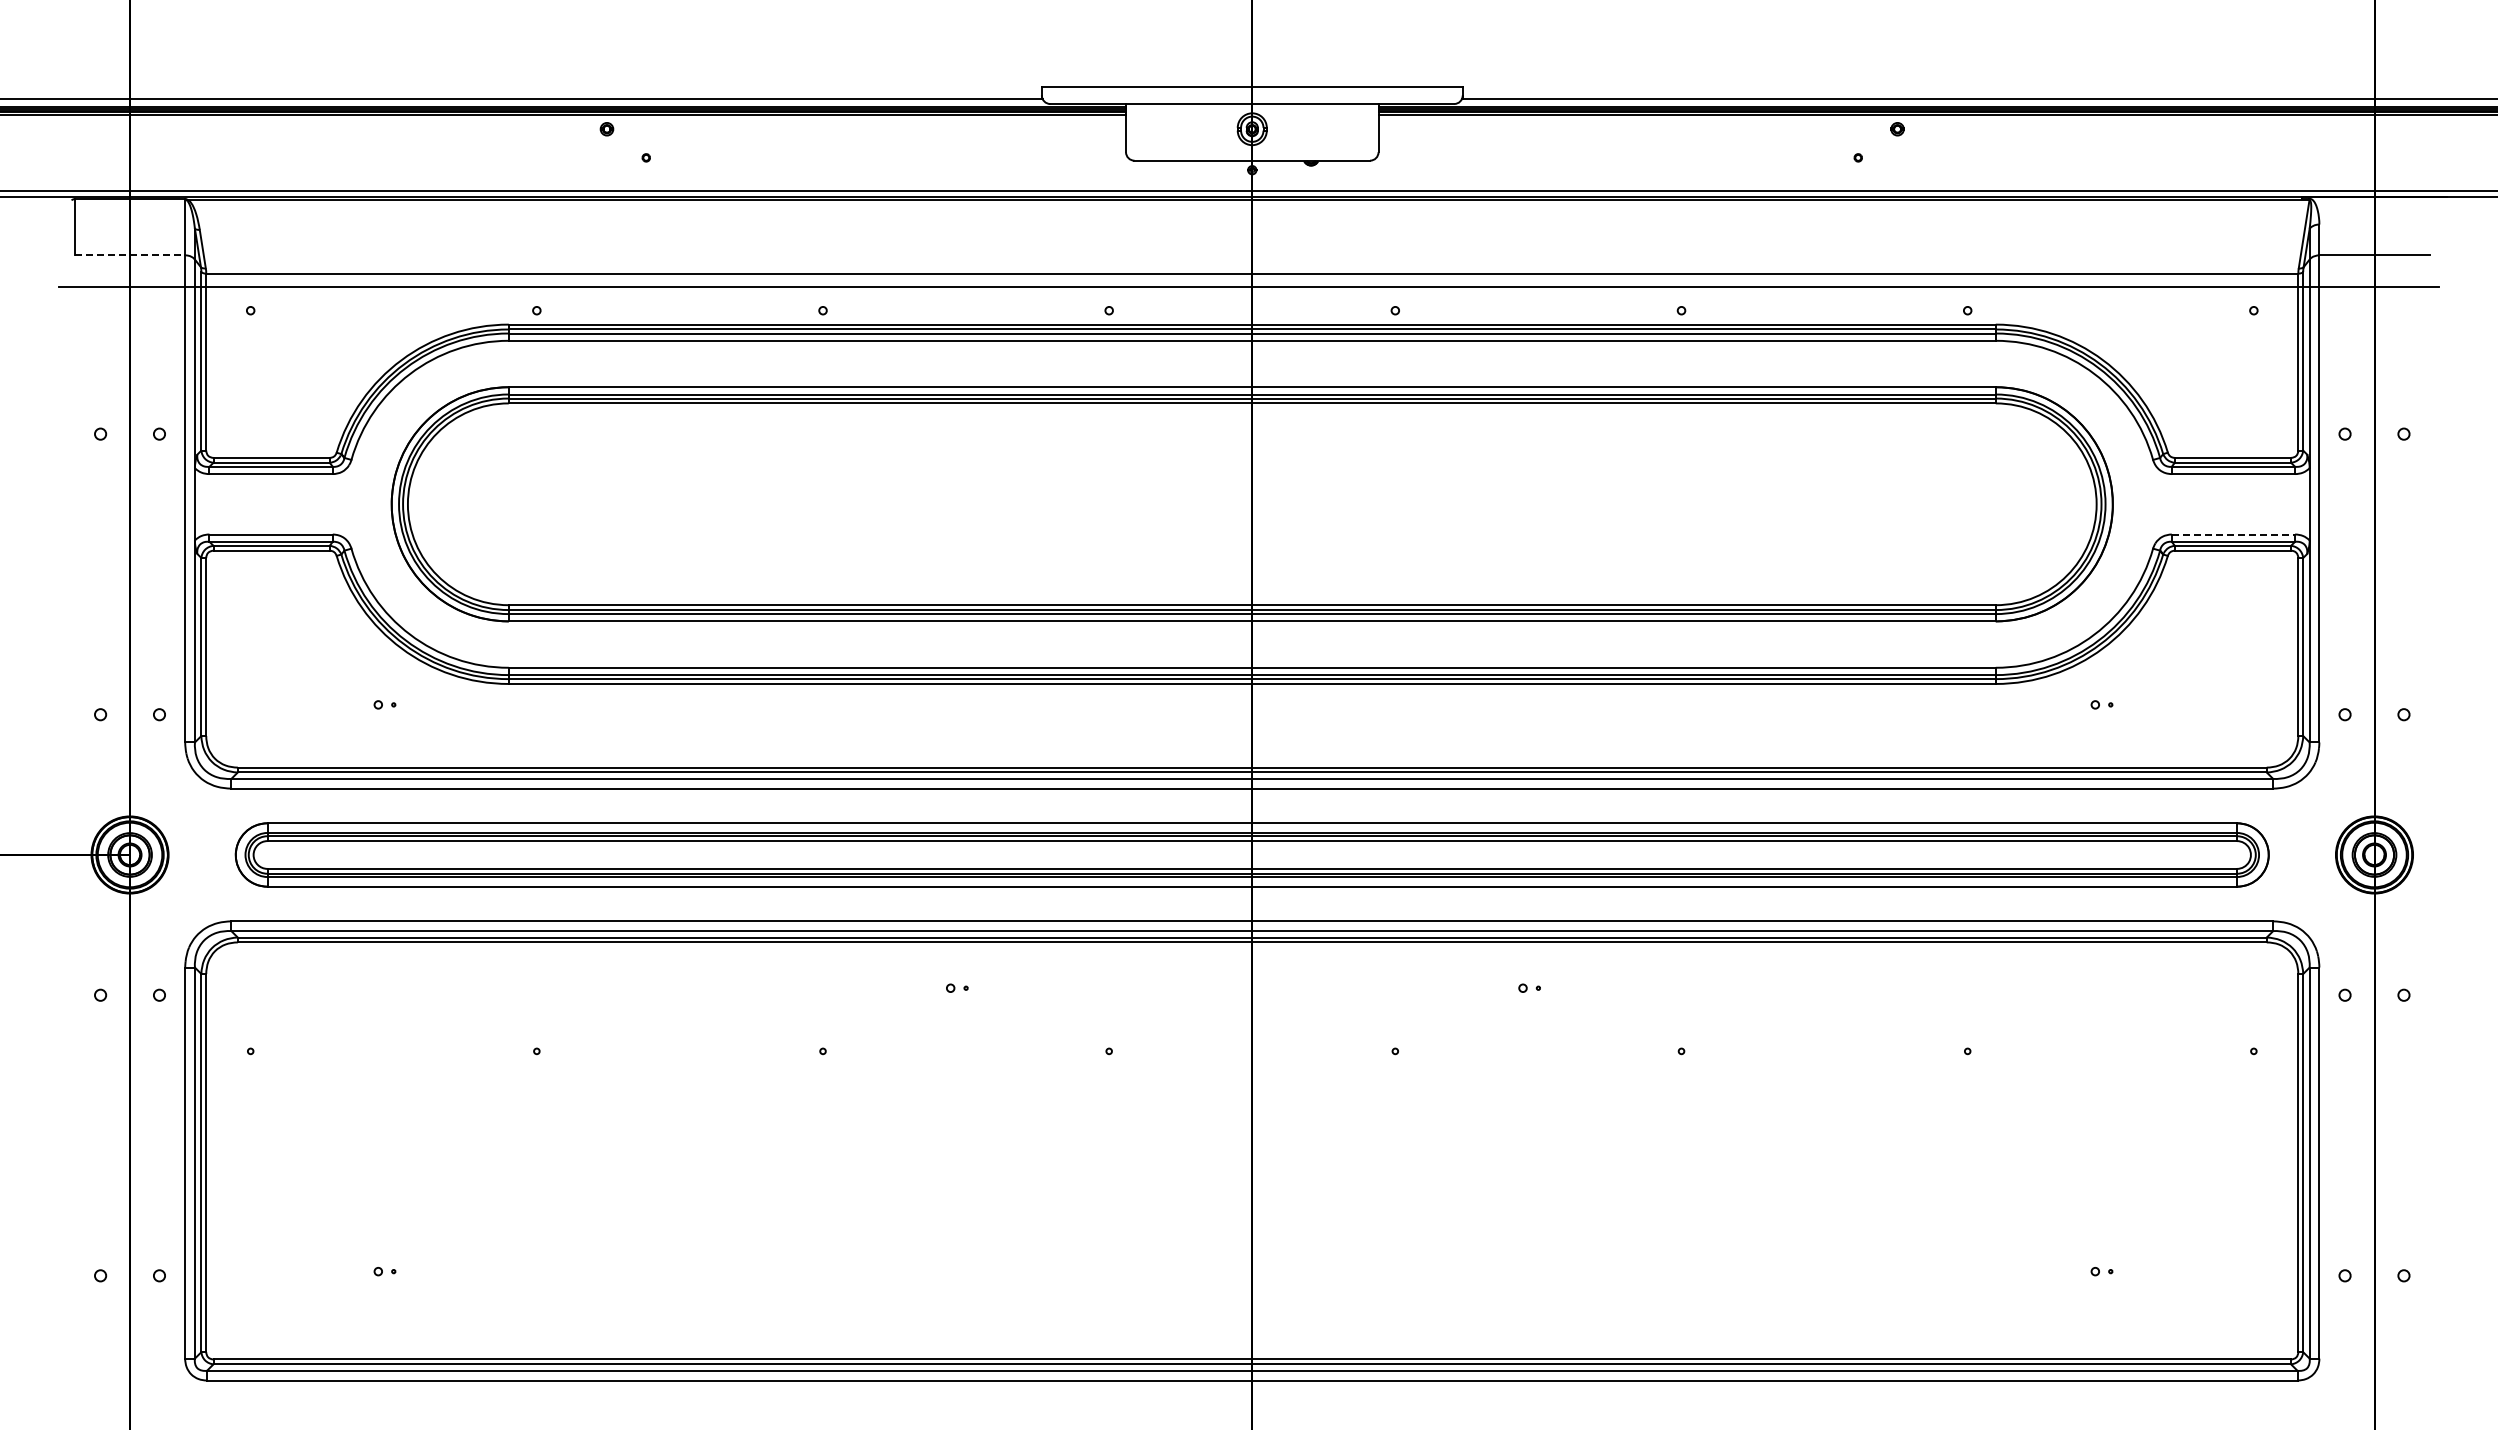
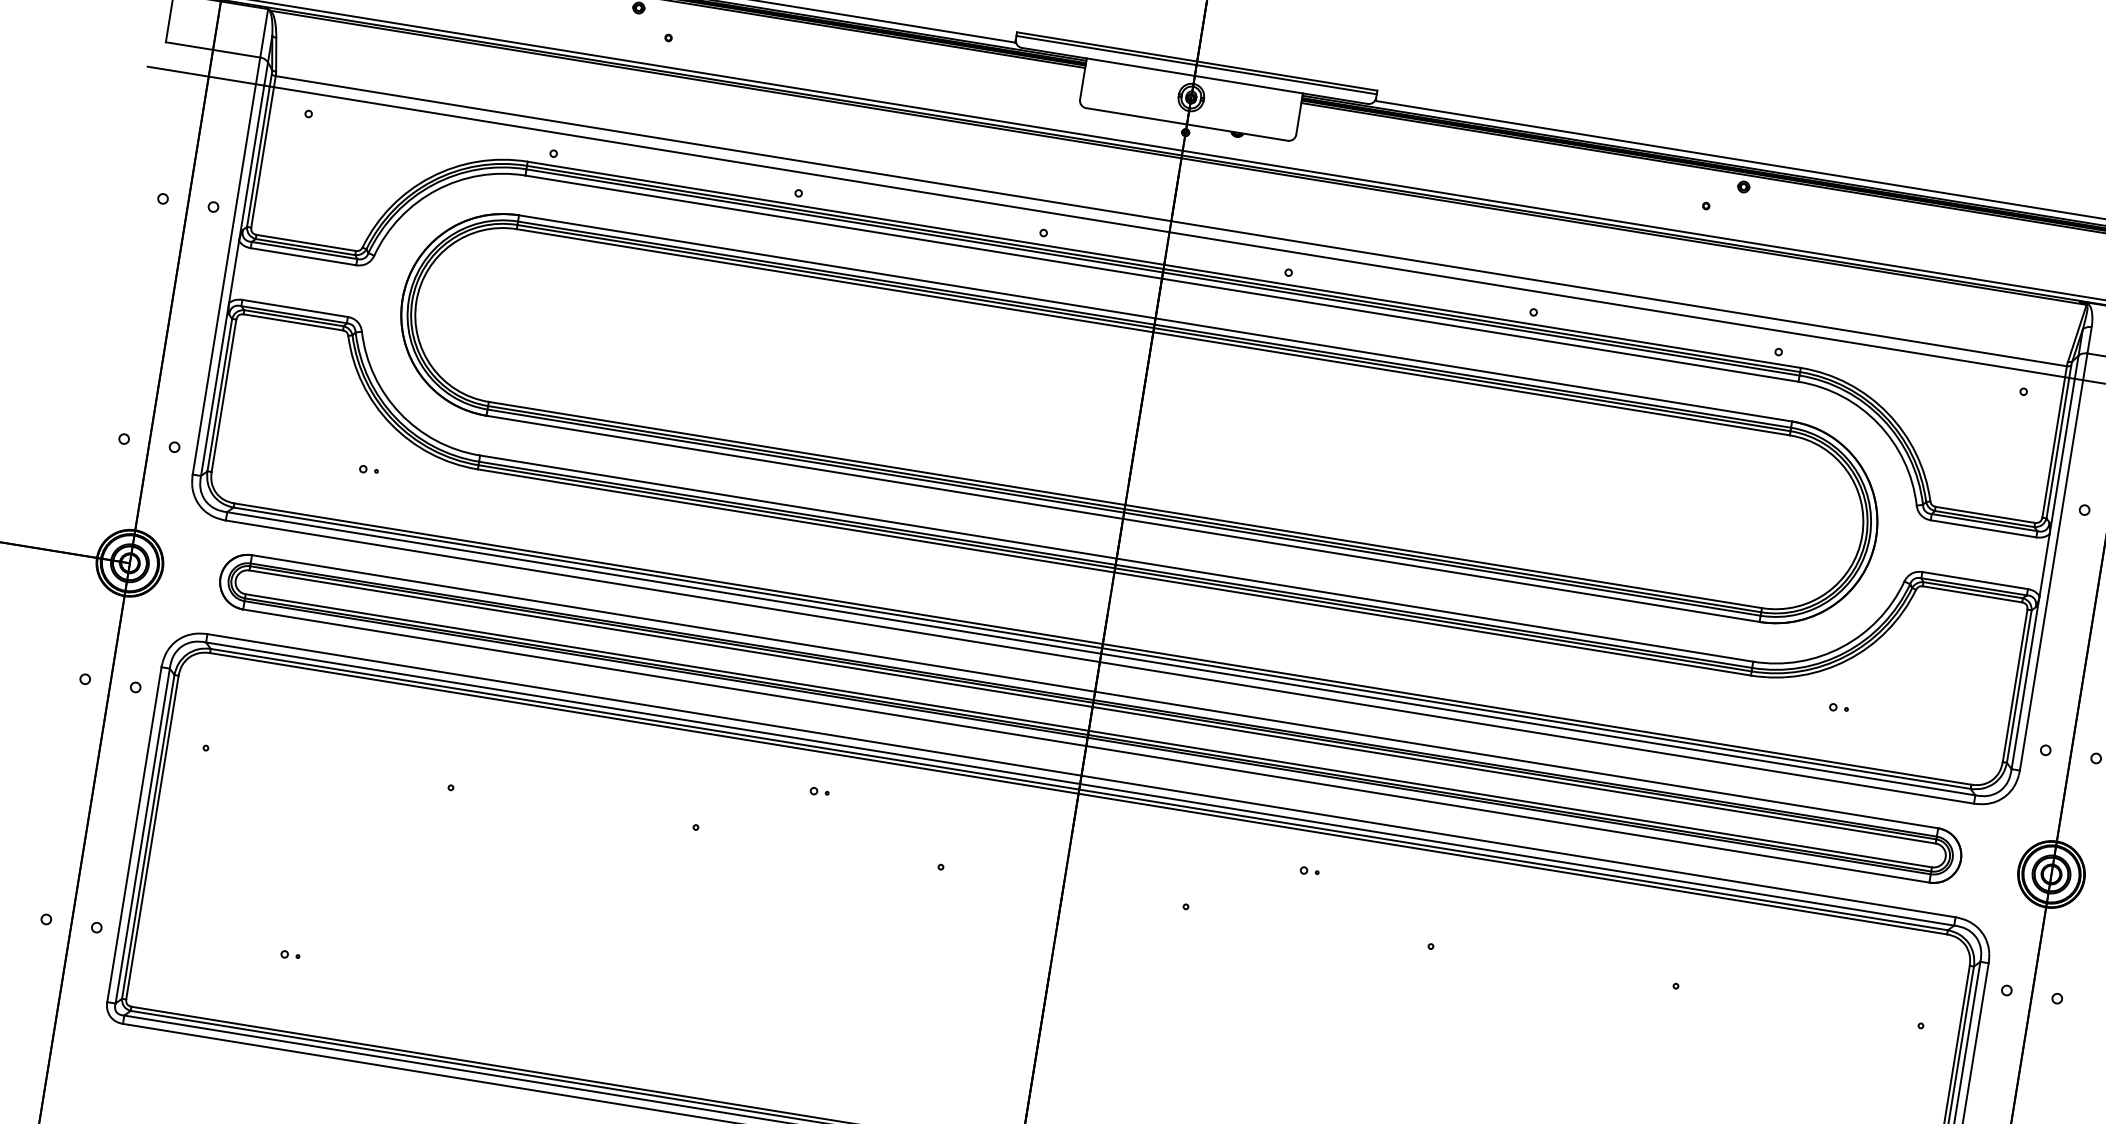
line: (1251, 91) -> (1195, 65), added
line: (130, 255) -> (213, 50), dashed -> solid
line: (2233, 534) -> (1975, 580), dashed -> solid

